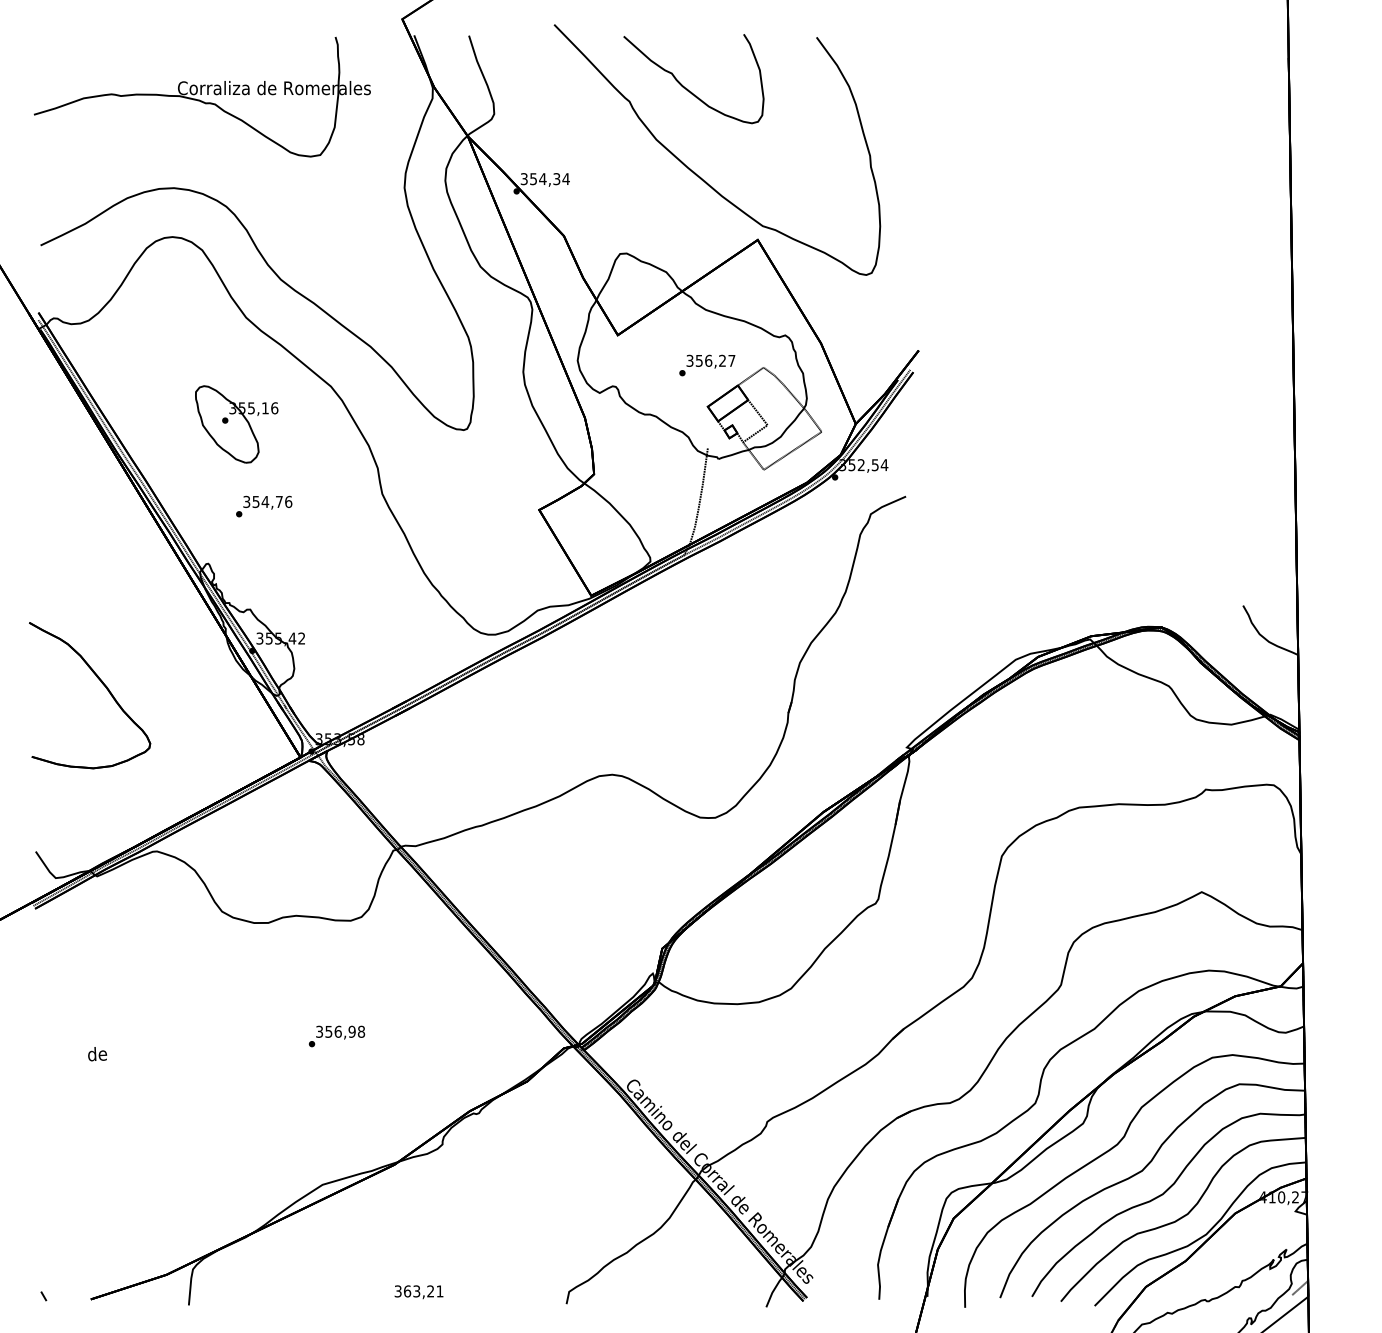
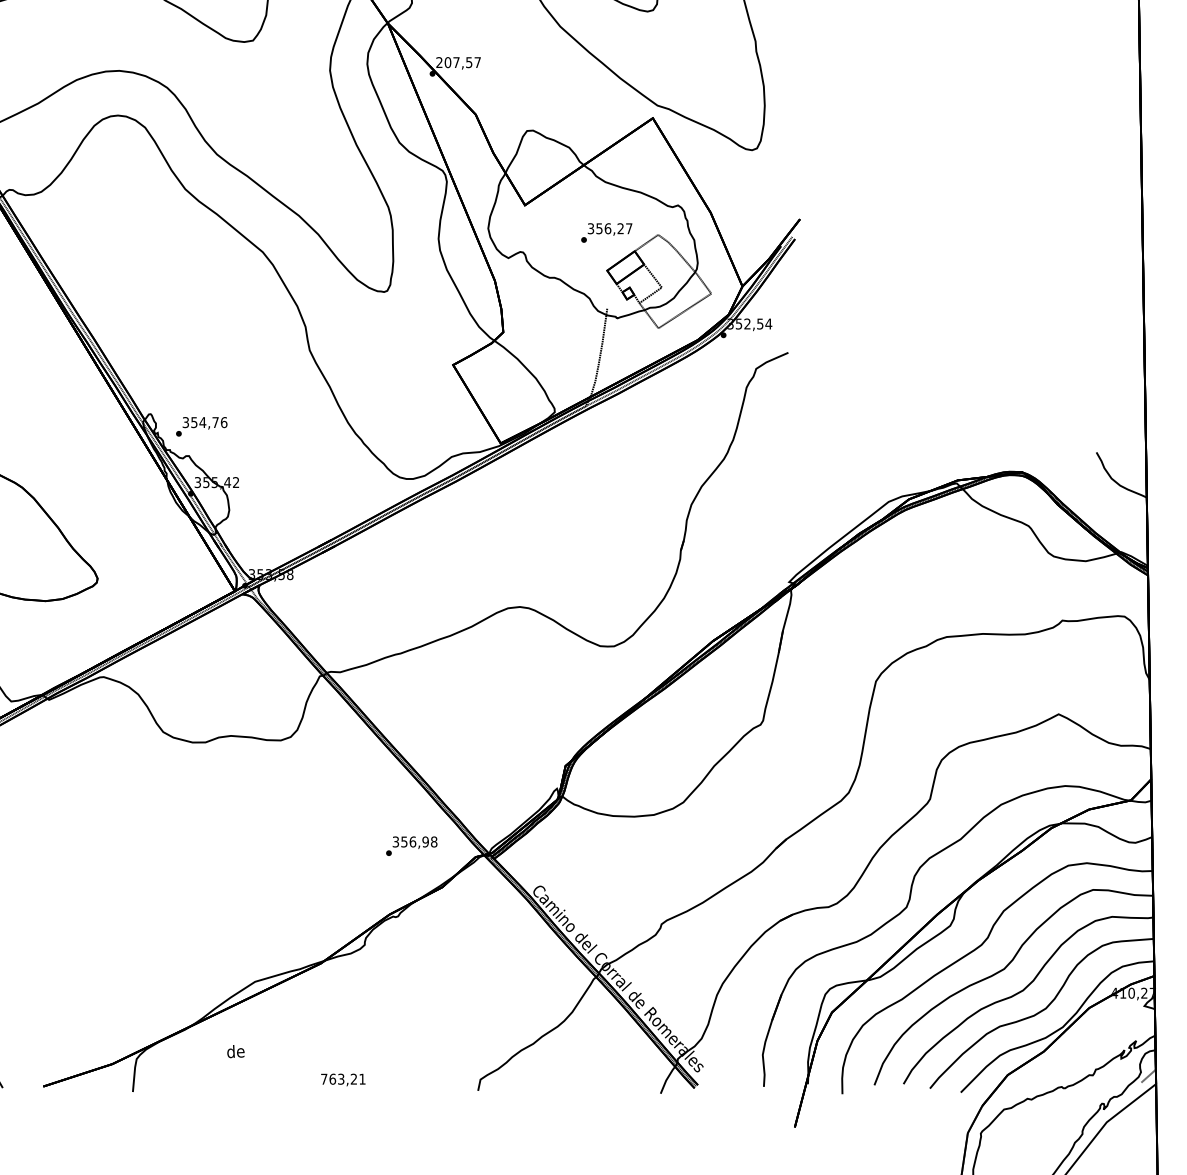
text: (544, 179) -> (457, 62), 354,34 -> 207,57
part: (236, 424) -> (176, 286), removed
text: (264, 506) -> (202, 426), moved
text: (336, 1036) -> (411, 846), moved
text: (97, 1054) -> (235, 1051), moved
text: (397, 1291) -> (323, 1079), 363,21 -> 763,21

